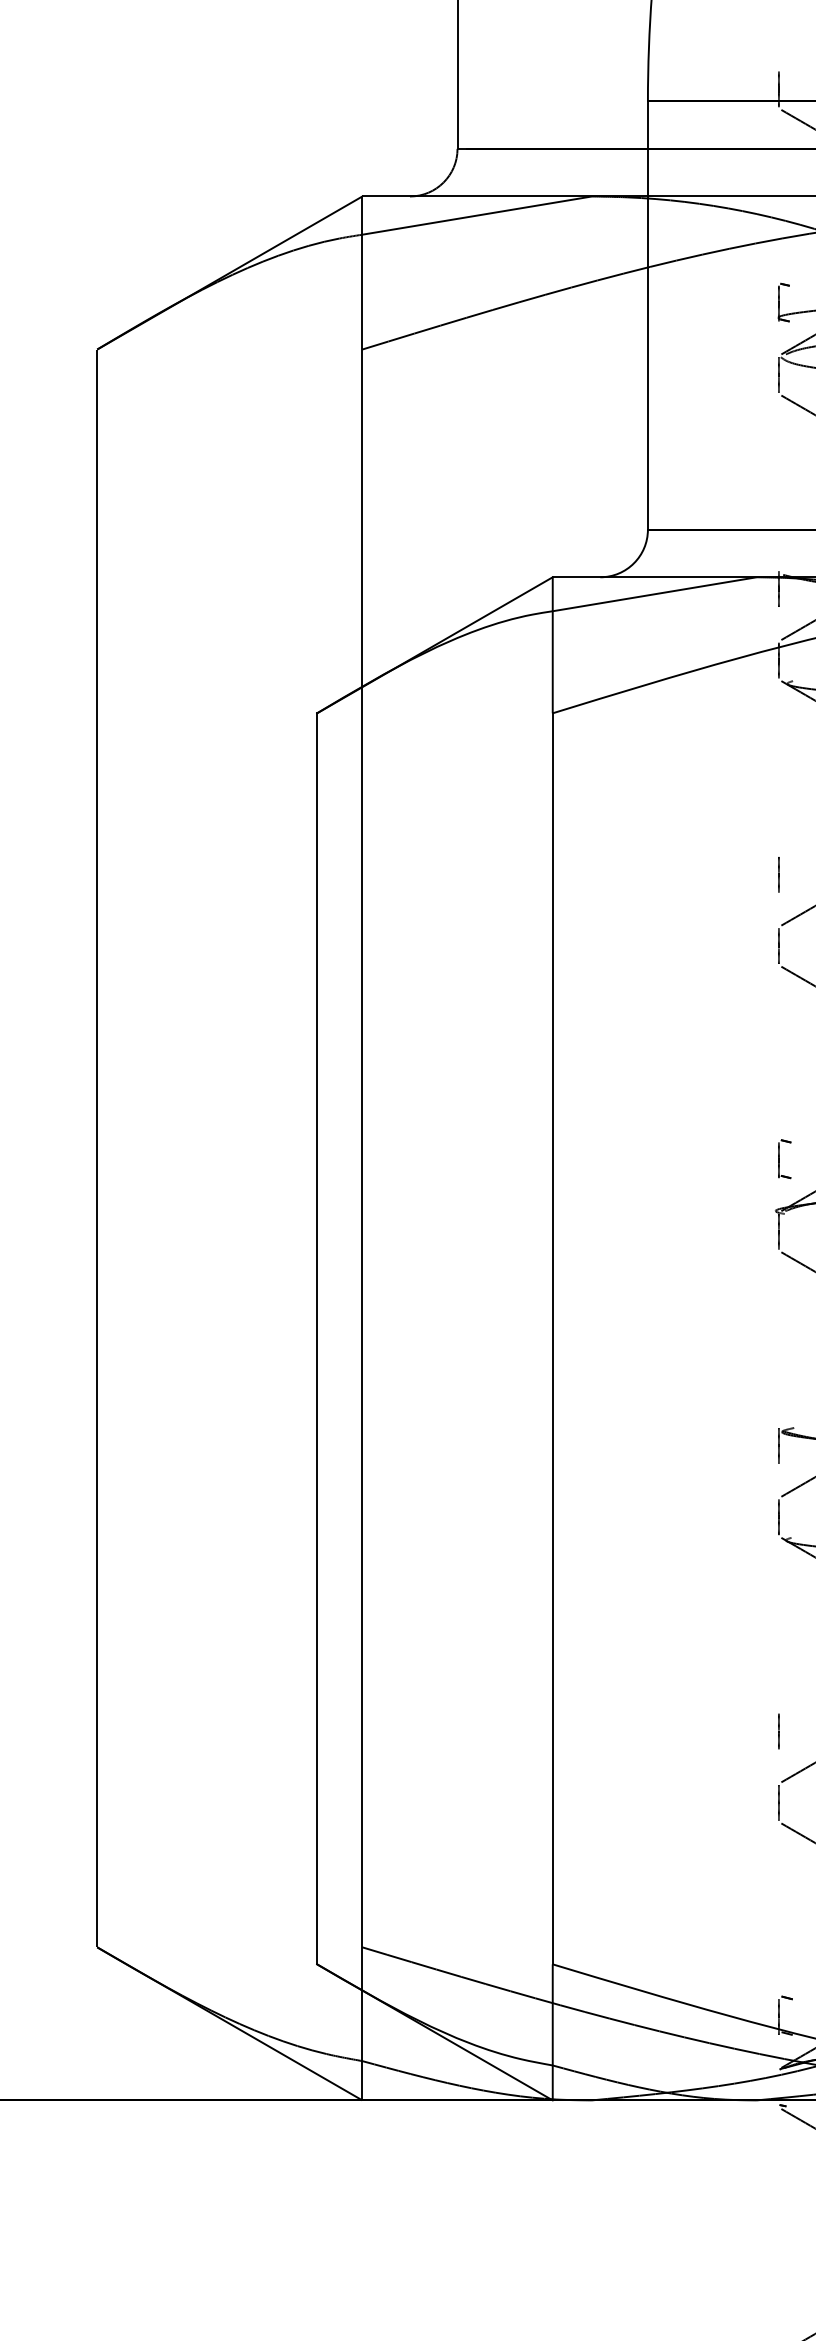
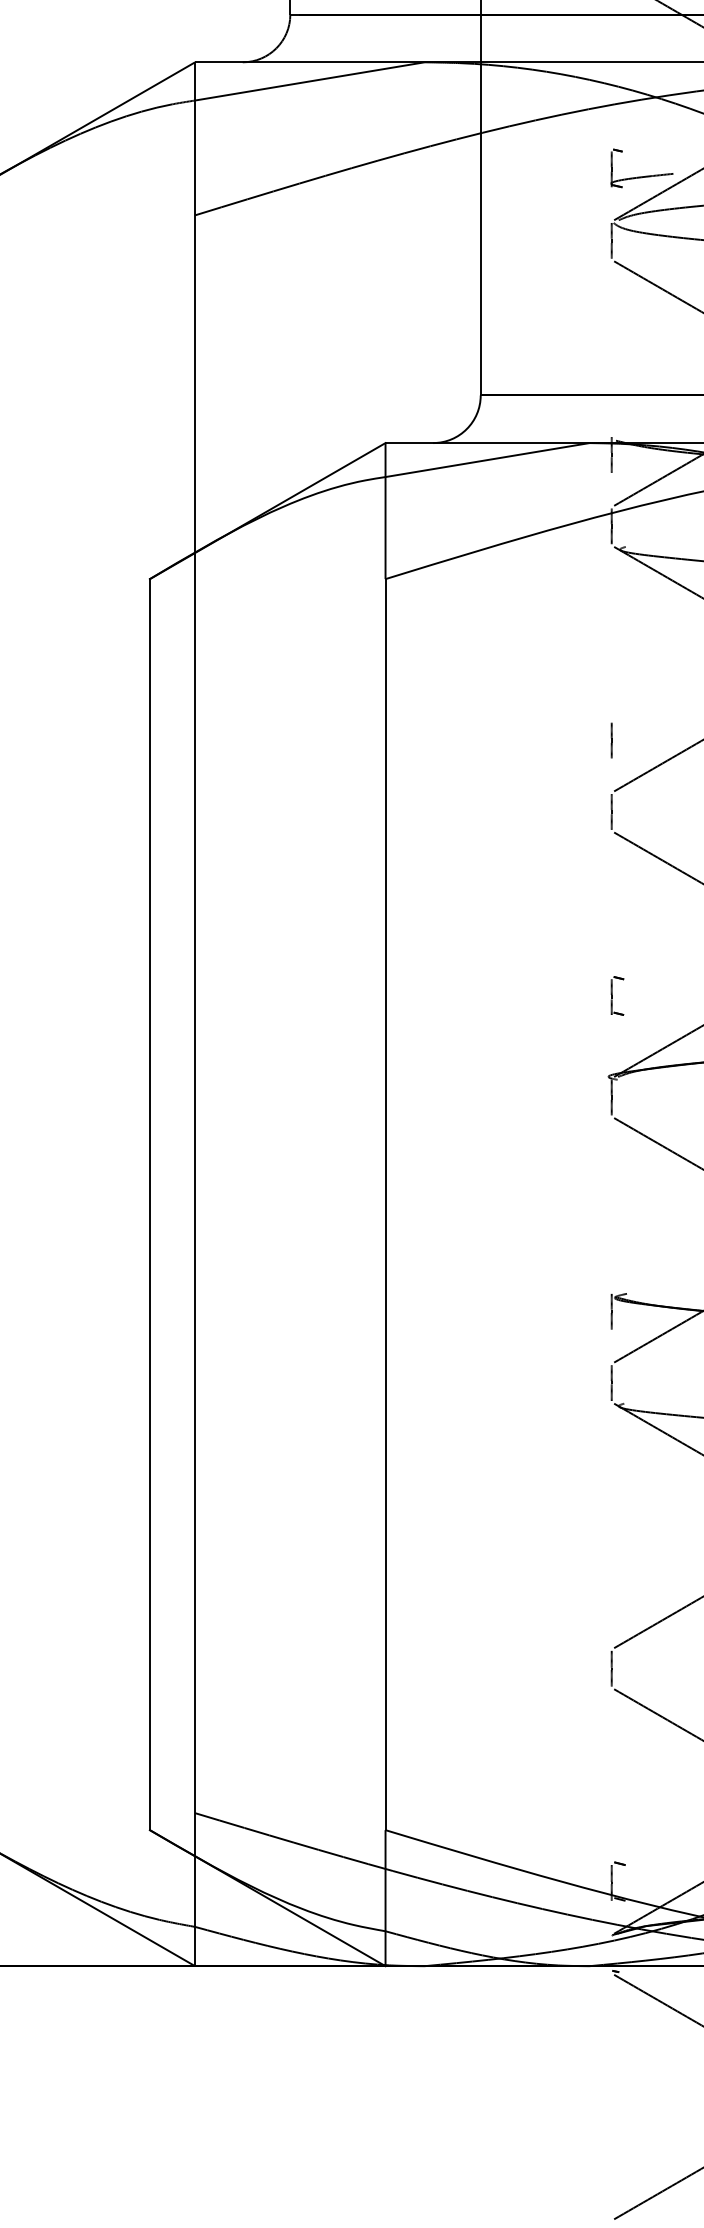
part: (784, 1159) -> (617, 996), moved
line: (778, 1731) -> (611, 1597), removed

